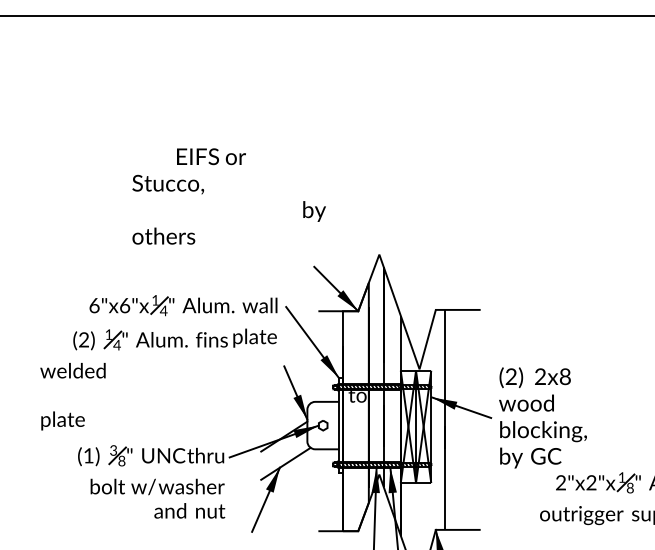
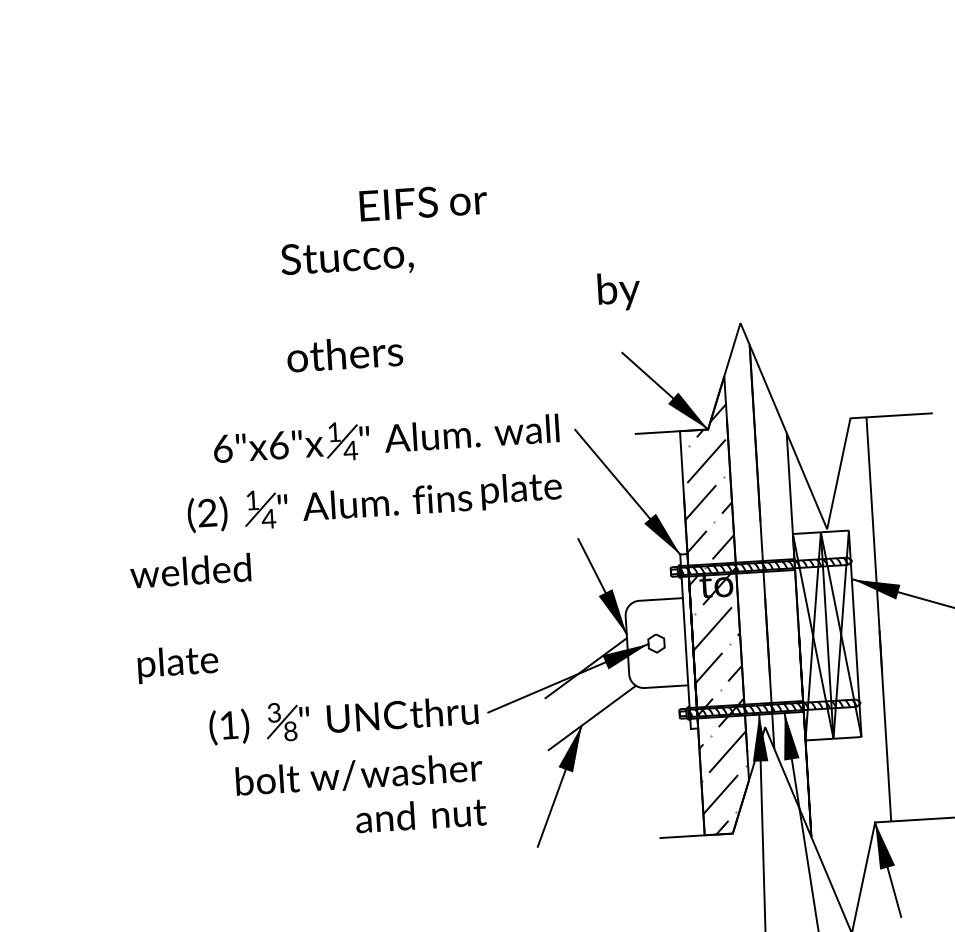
text: (228, 196) -> (459, 273), moved
hatch: (355, 414) -> (714, 619), added

